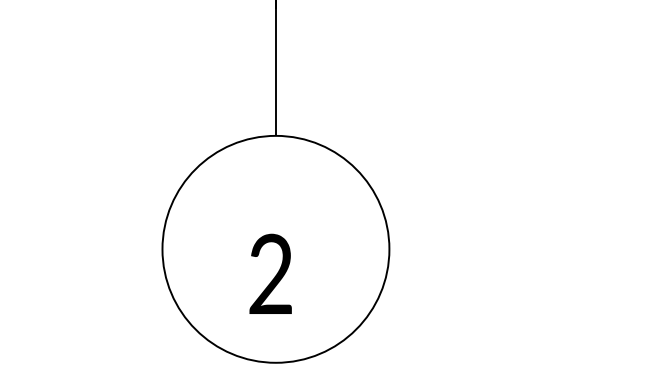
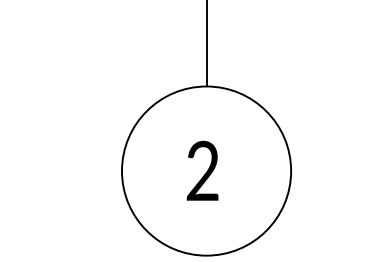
text: (270, 273) -> (202, 170), moved

